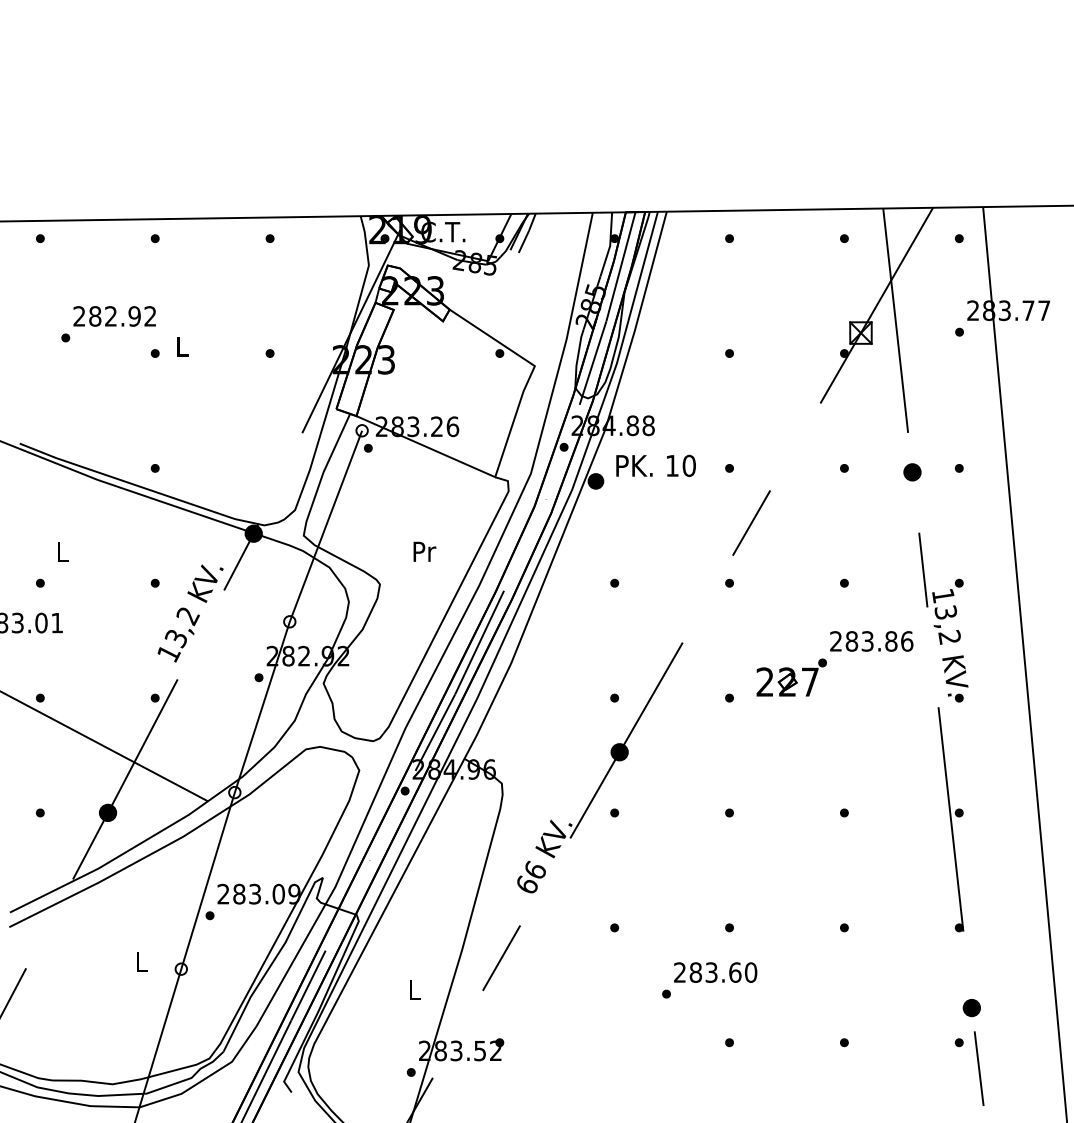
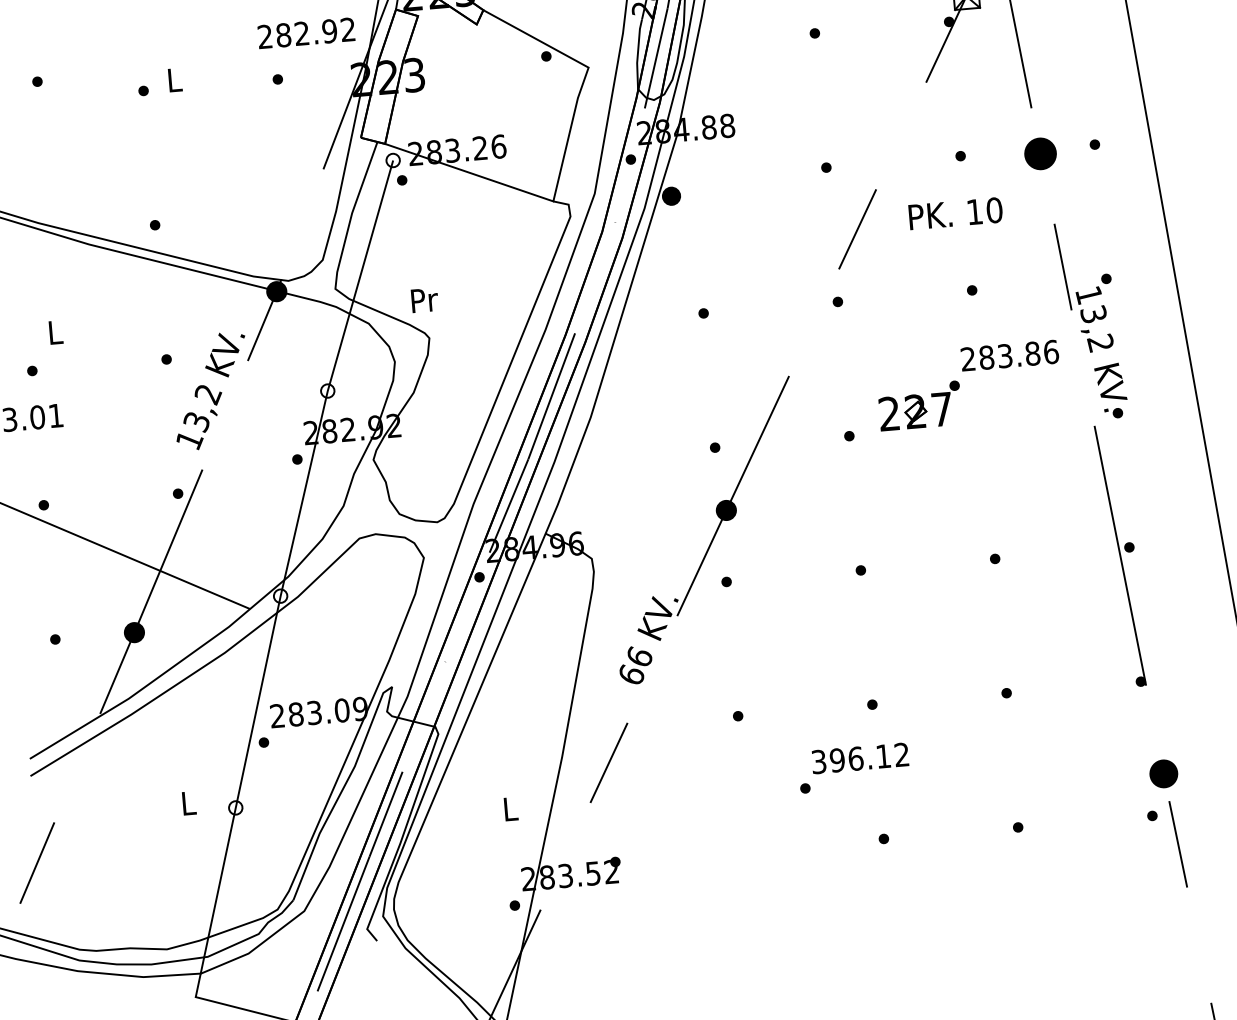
text: (114, 316) -> (306, 33), moved
text: (655, 465) -> (955, 213), moved
part: (912, 472) -> (1040, 154), size x1.6
text: (424, 551) -> (424, 299), moved
text: (715, 972) -> (860, 758), 283.60 -> 396.12
part: (971, 1008) -> (1163, 774), size x1.4

